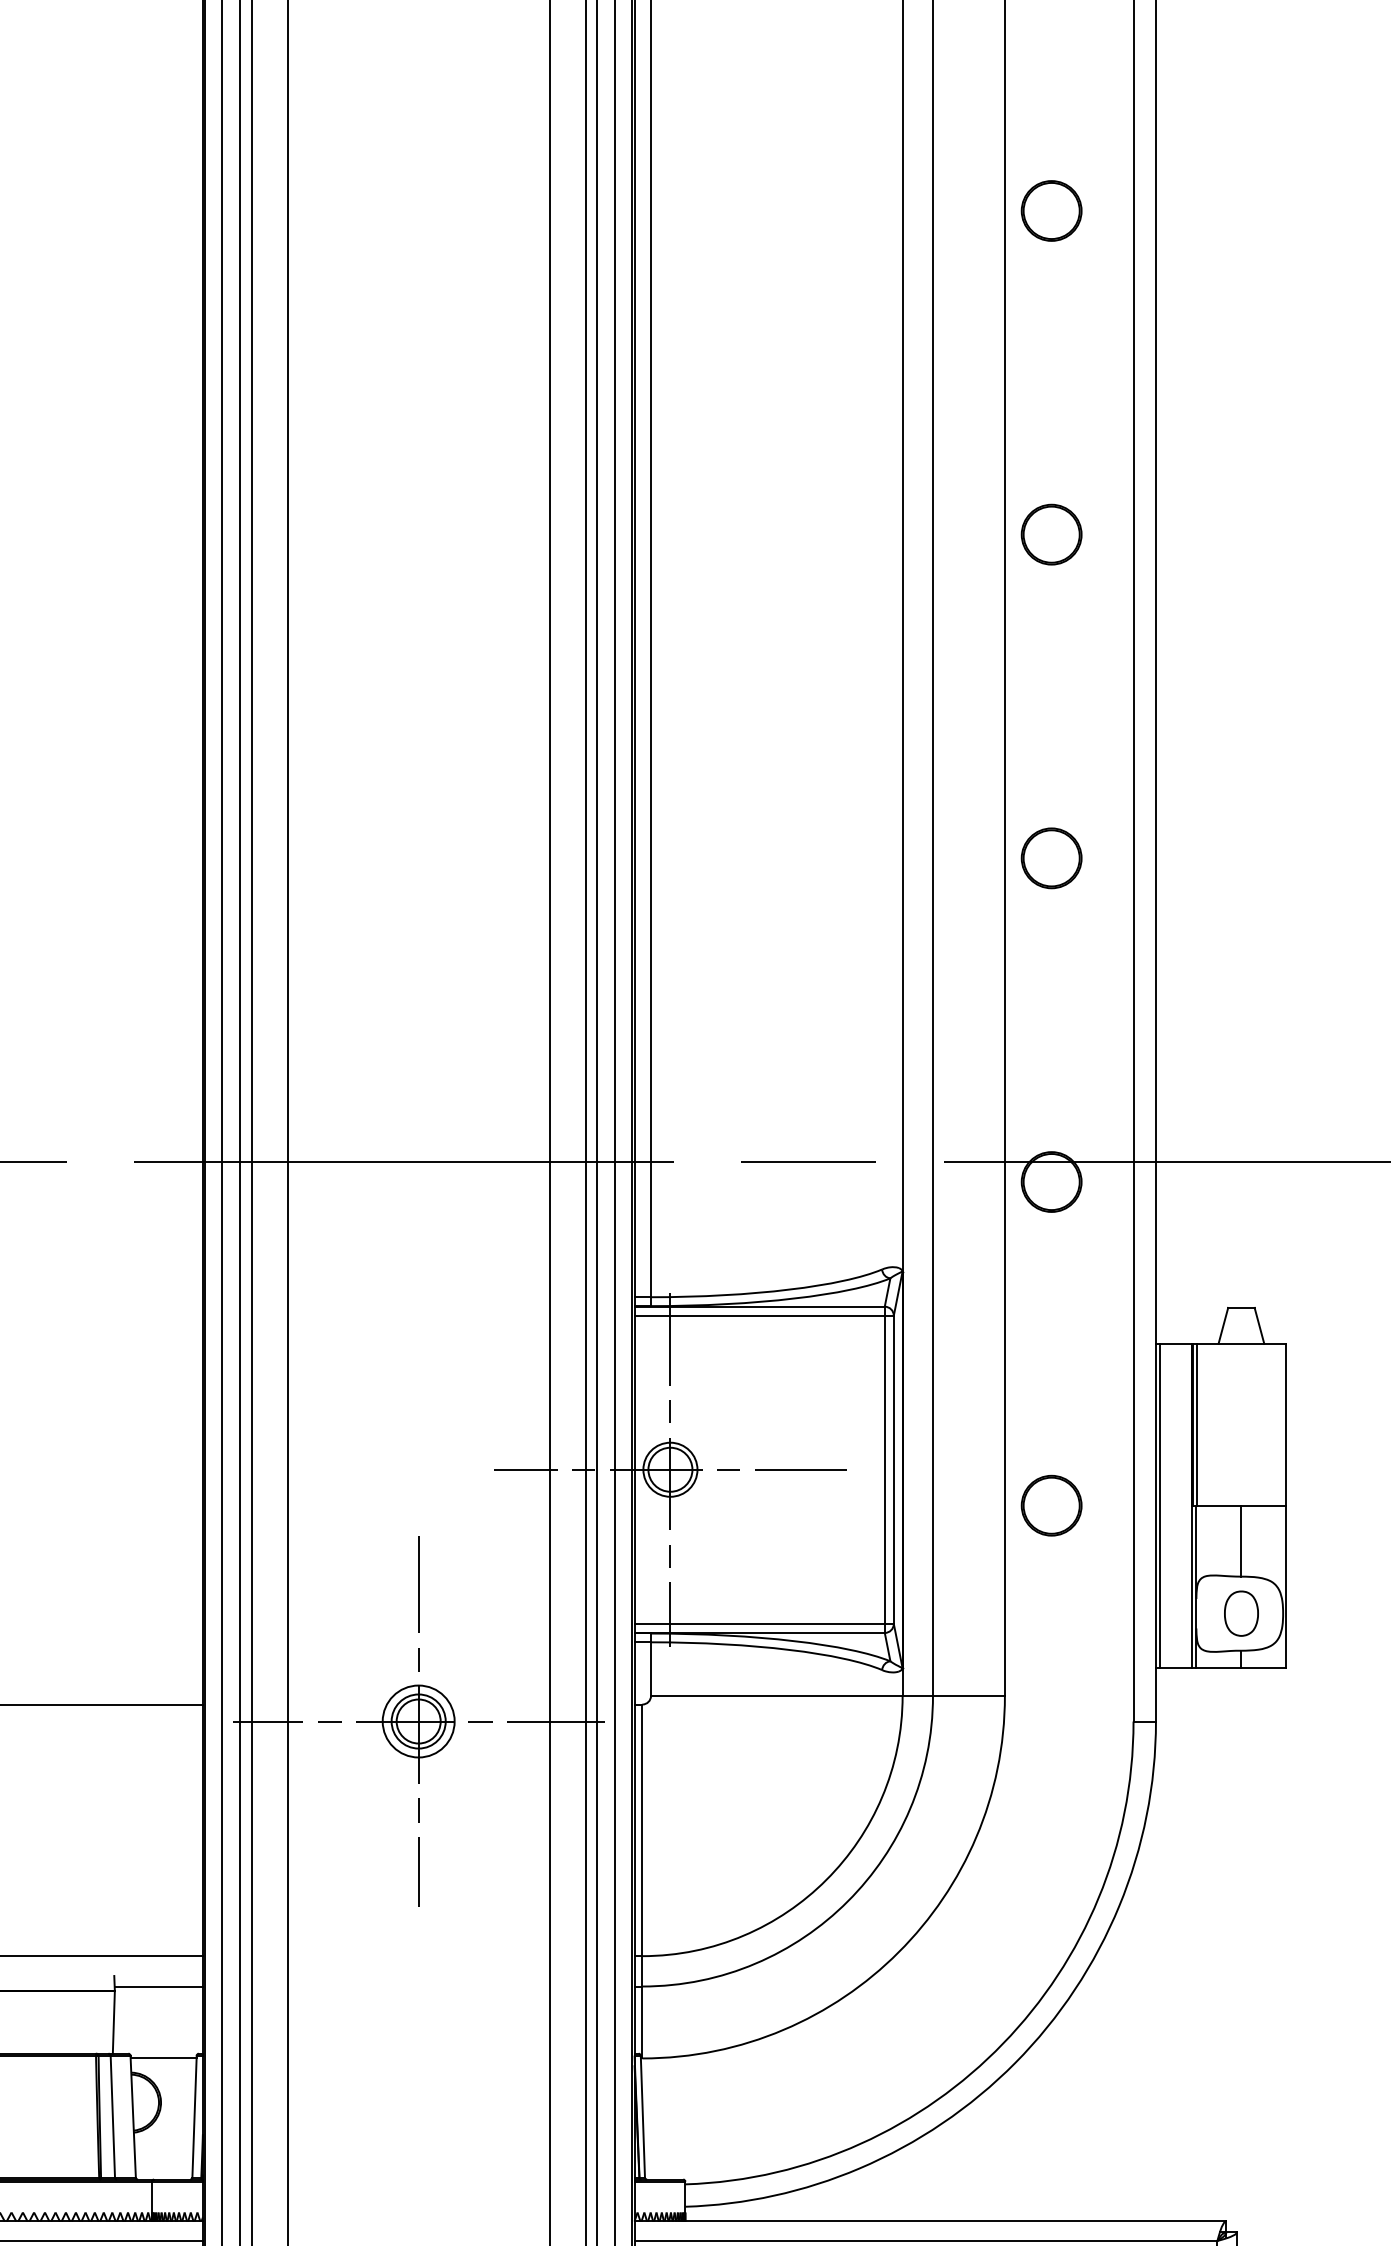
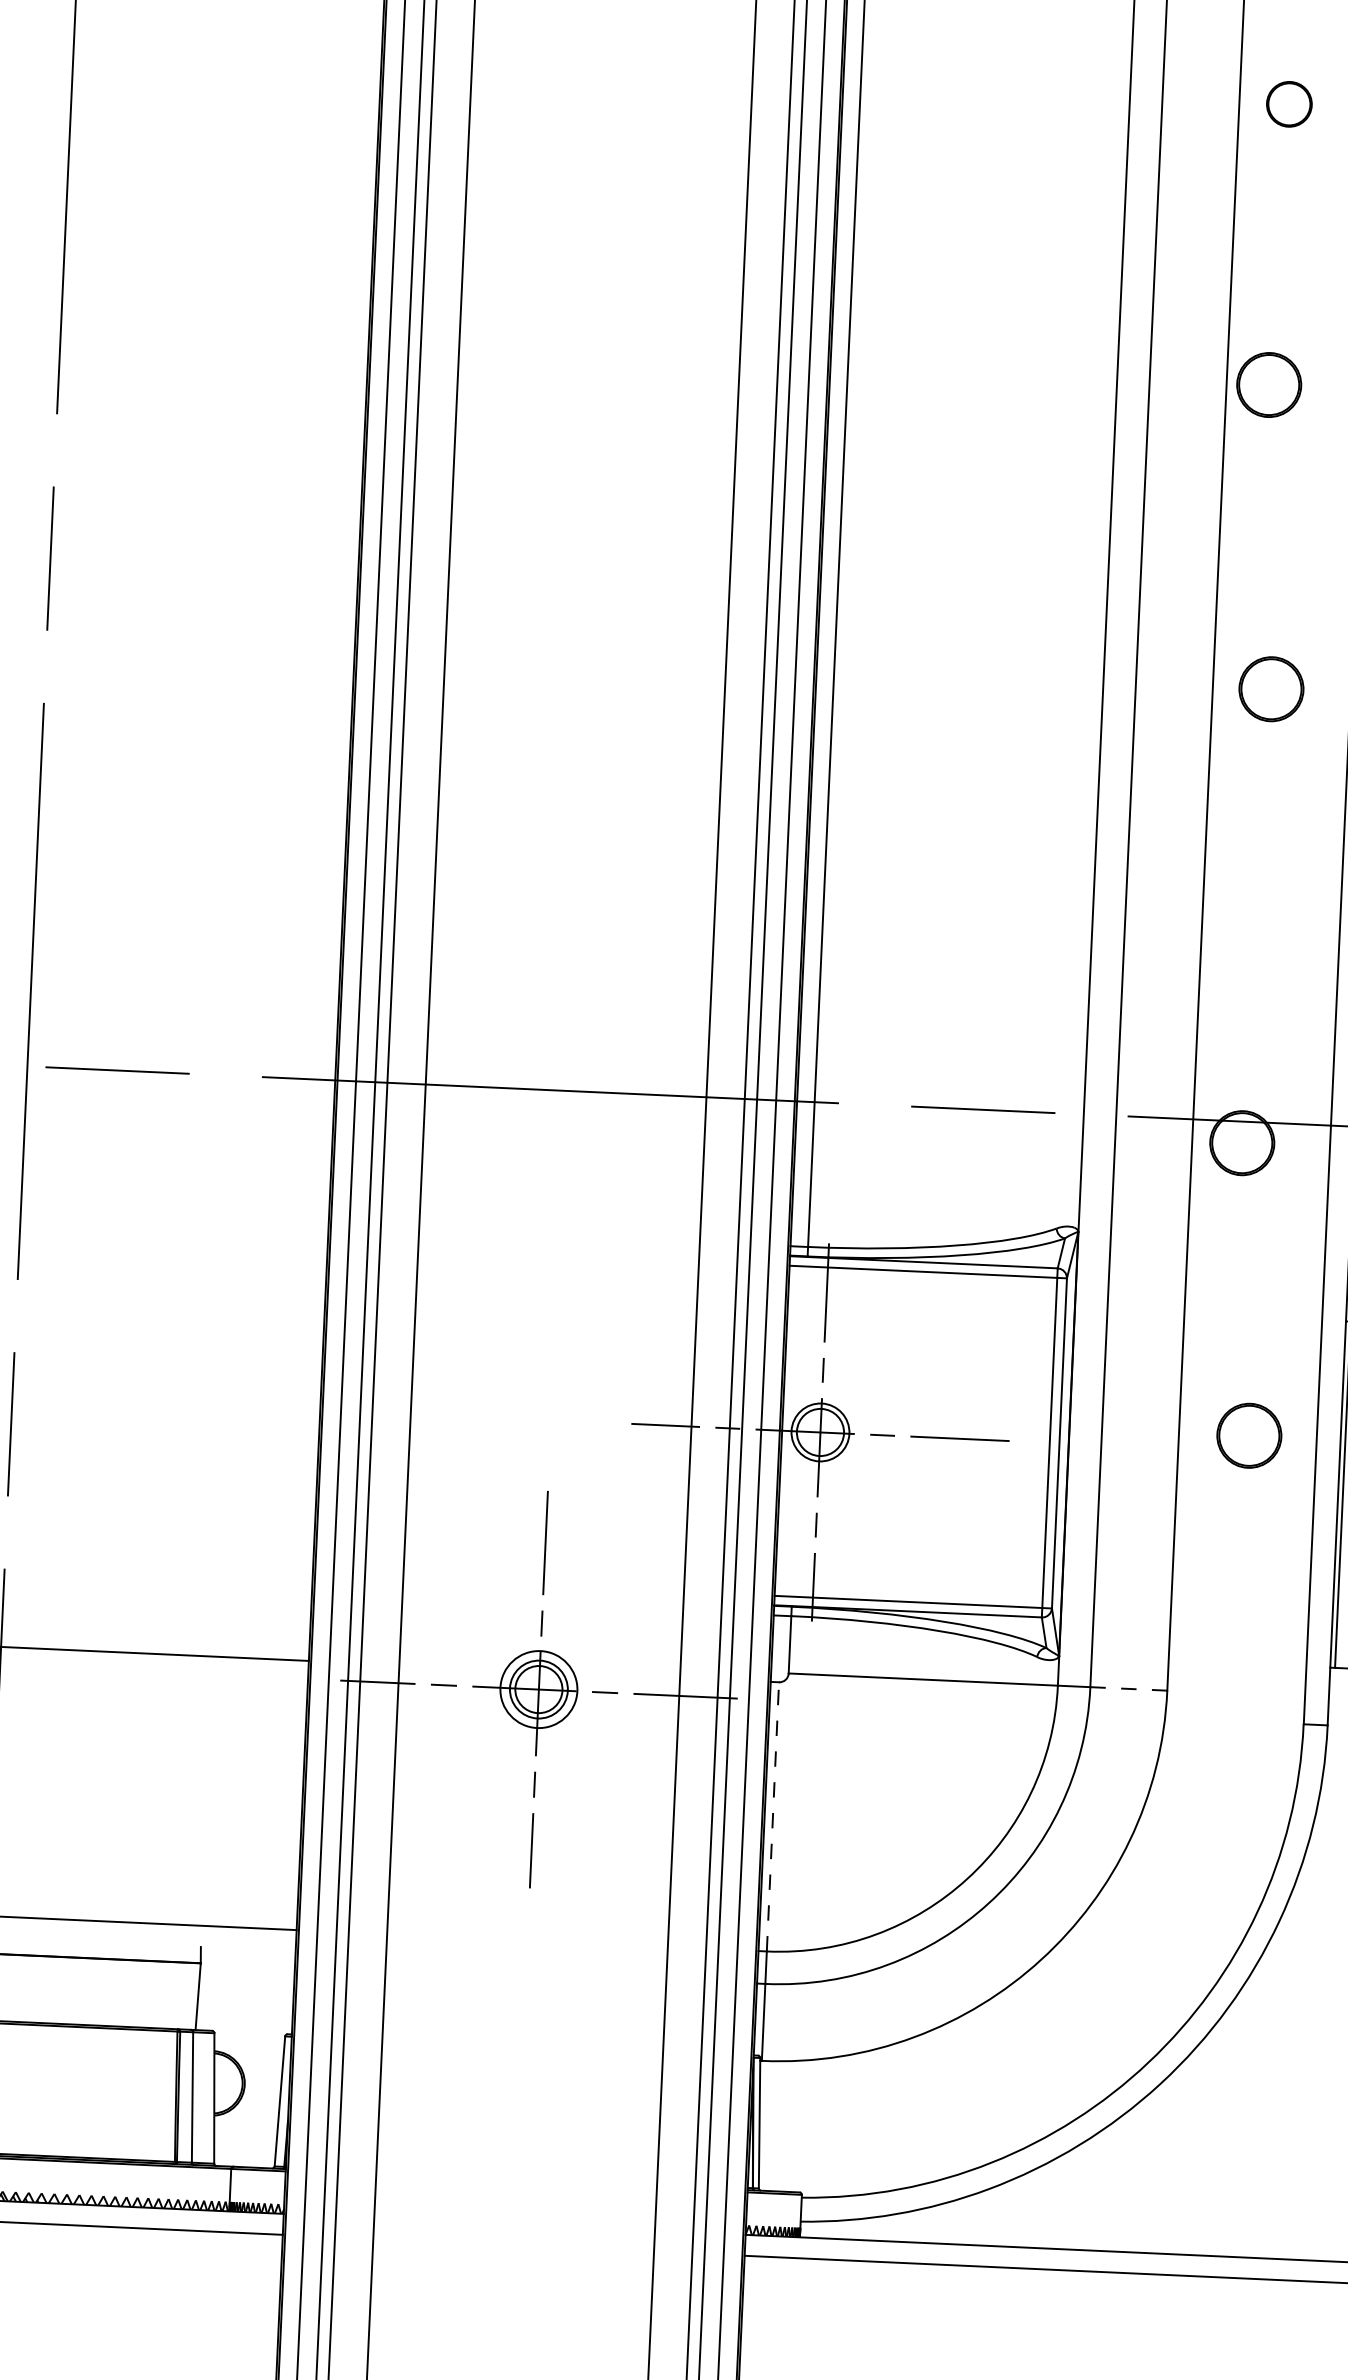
part: (1051, 210) -> (1289, 103), size x0.7
part: (1051, 534) -> (1269, 384), moved
part: (1051, 858) -> (1271, 689), moved
part: (1051, 1505) -> (1249, 1435), moved
line: (968, 1695) -> (1128, 1688), solid -> dashed
line: (642, 1830) -> (773, 1817), solid -> dashed
line: (158, 1986) -> (247, 1960), removed
line: (163, 2058) -> (249, 2037), removed

